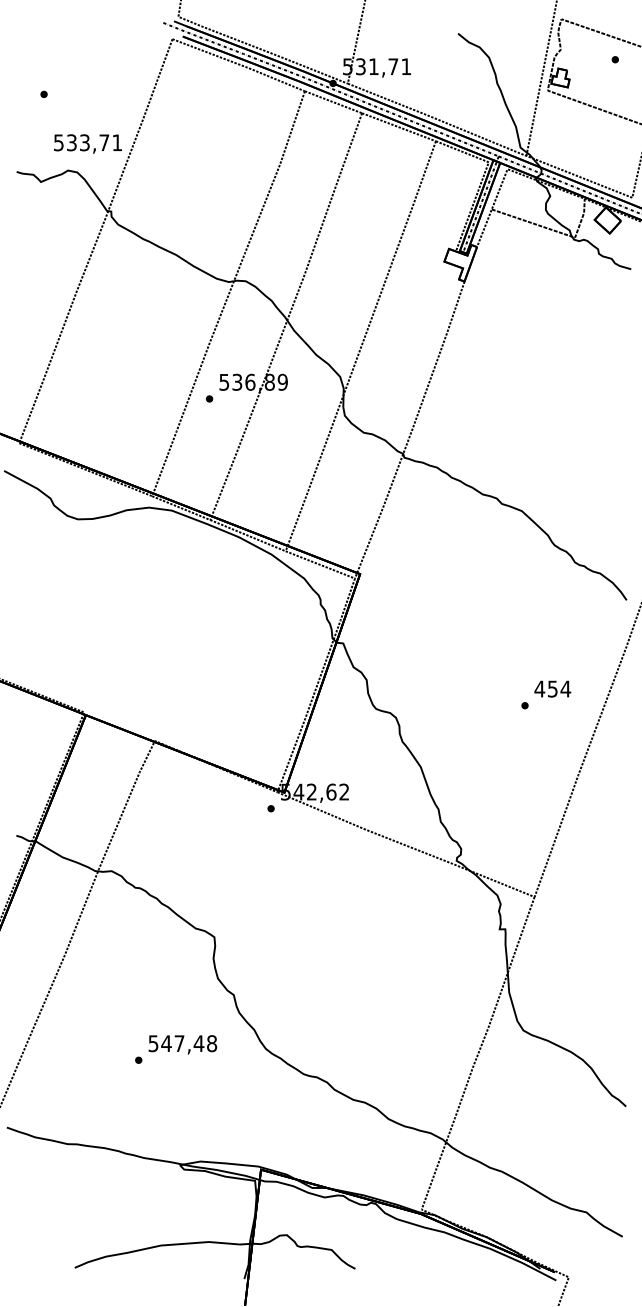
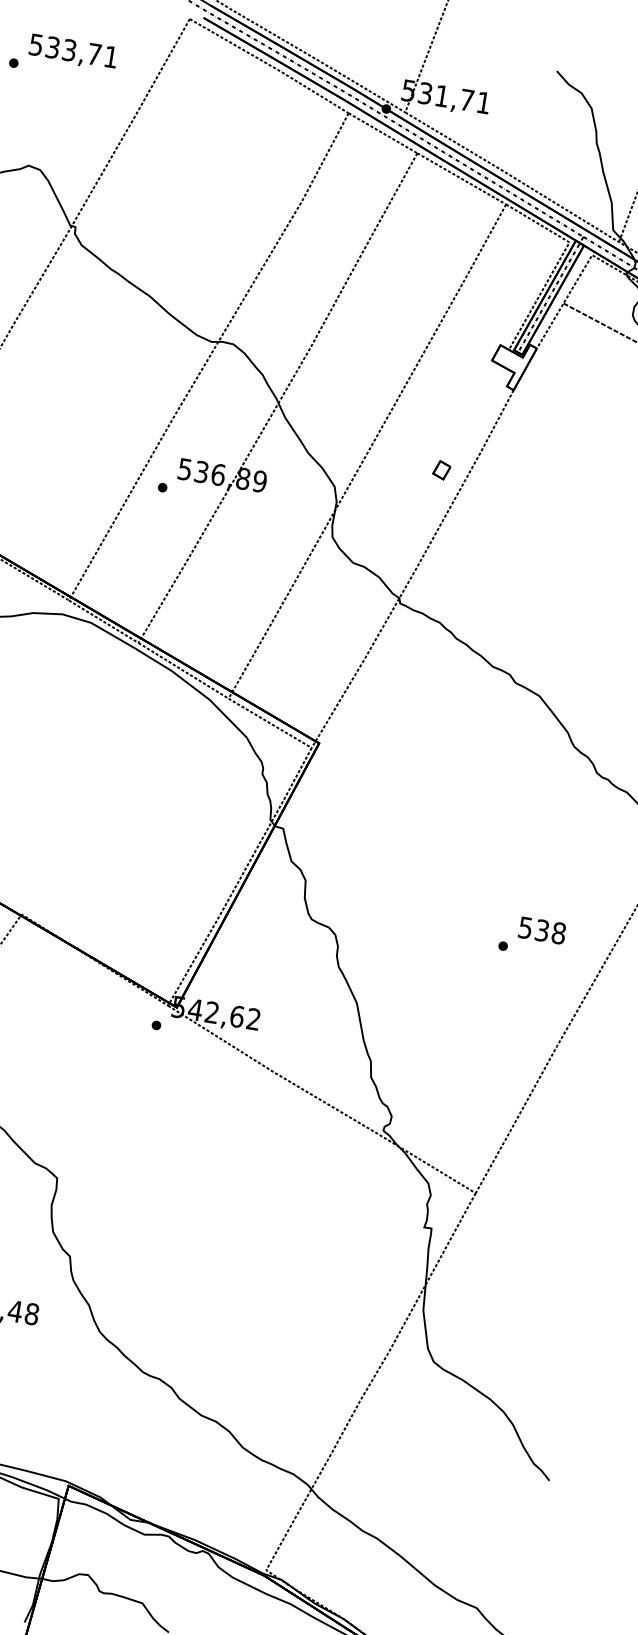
text: (87, 143) -> (72, 51), moved
part: (419, 351) -> (441, 470), added
text: (552, 688) -> (541, 929), 454 -> 538

